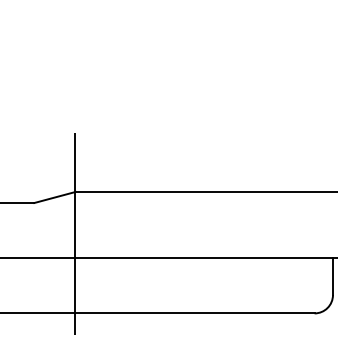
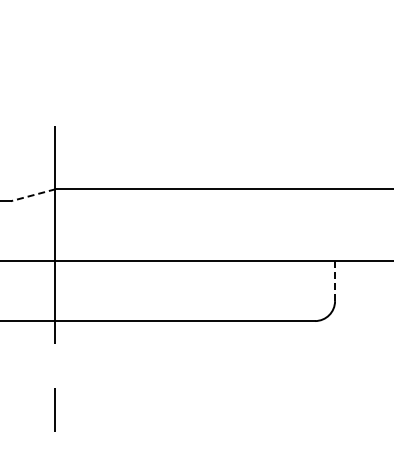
line: (54, 197) -> (32, 195), solid -> dashed
line: (333, 276) -> (335, 281), solid -> dashed

